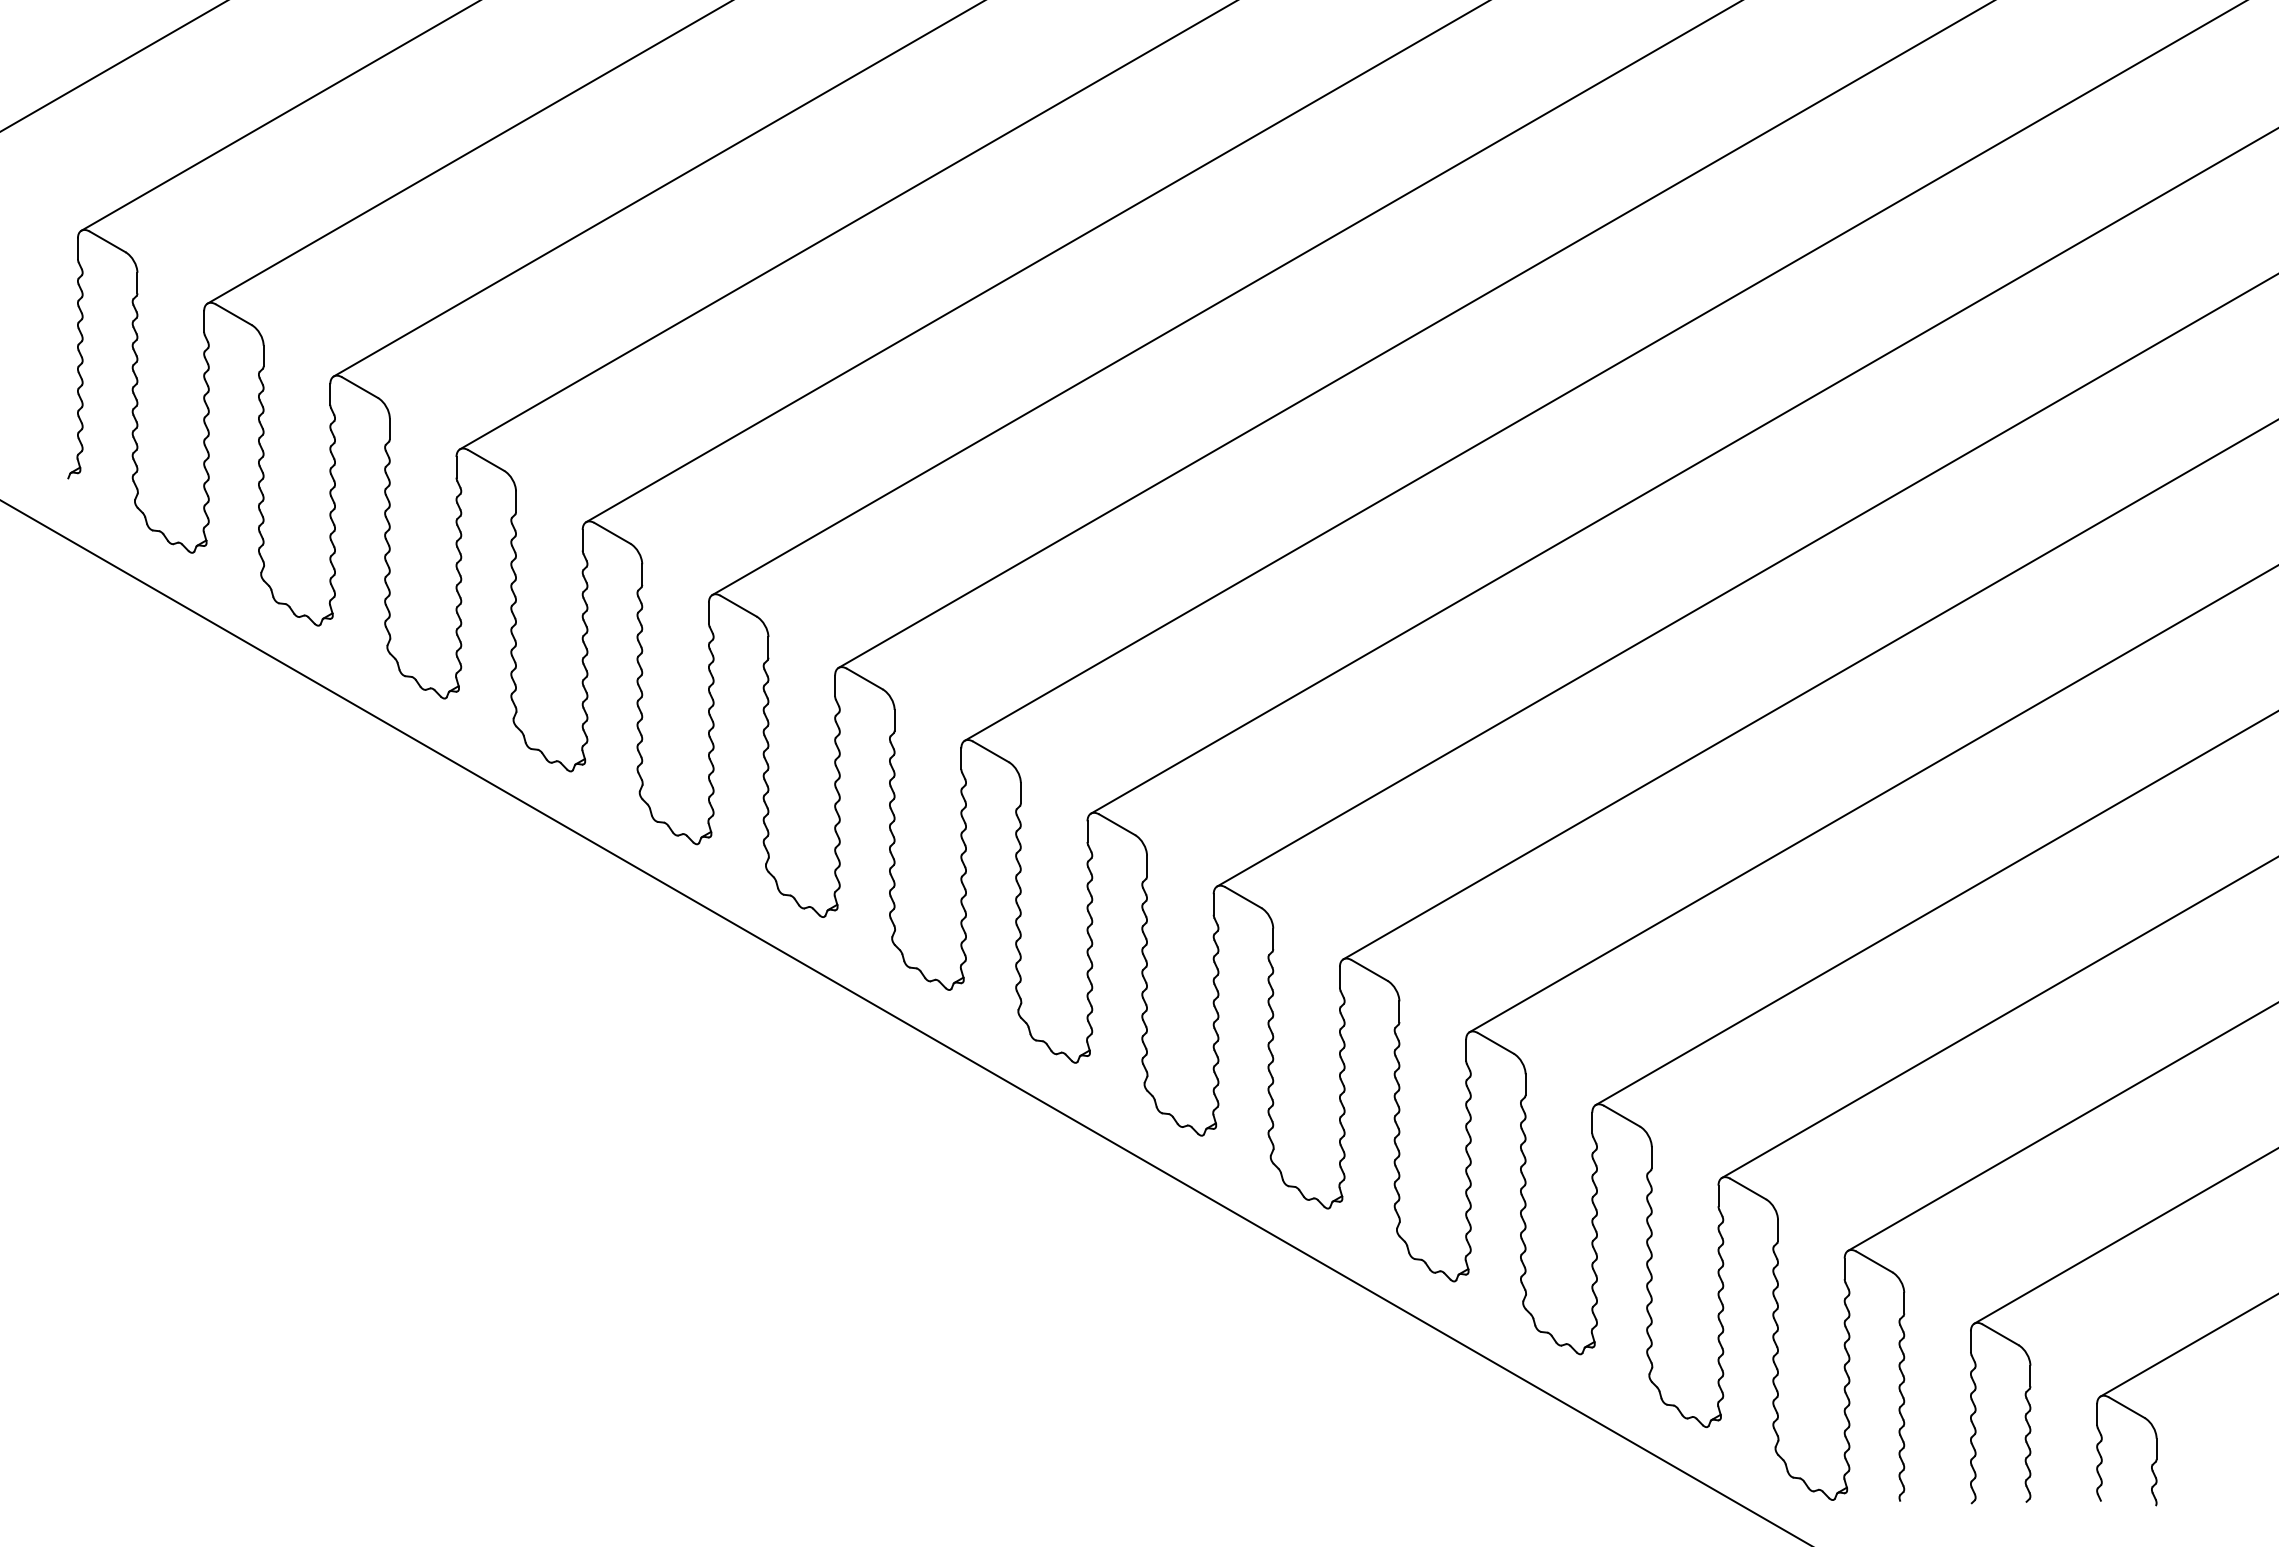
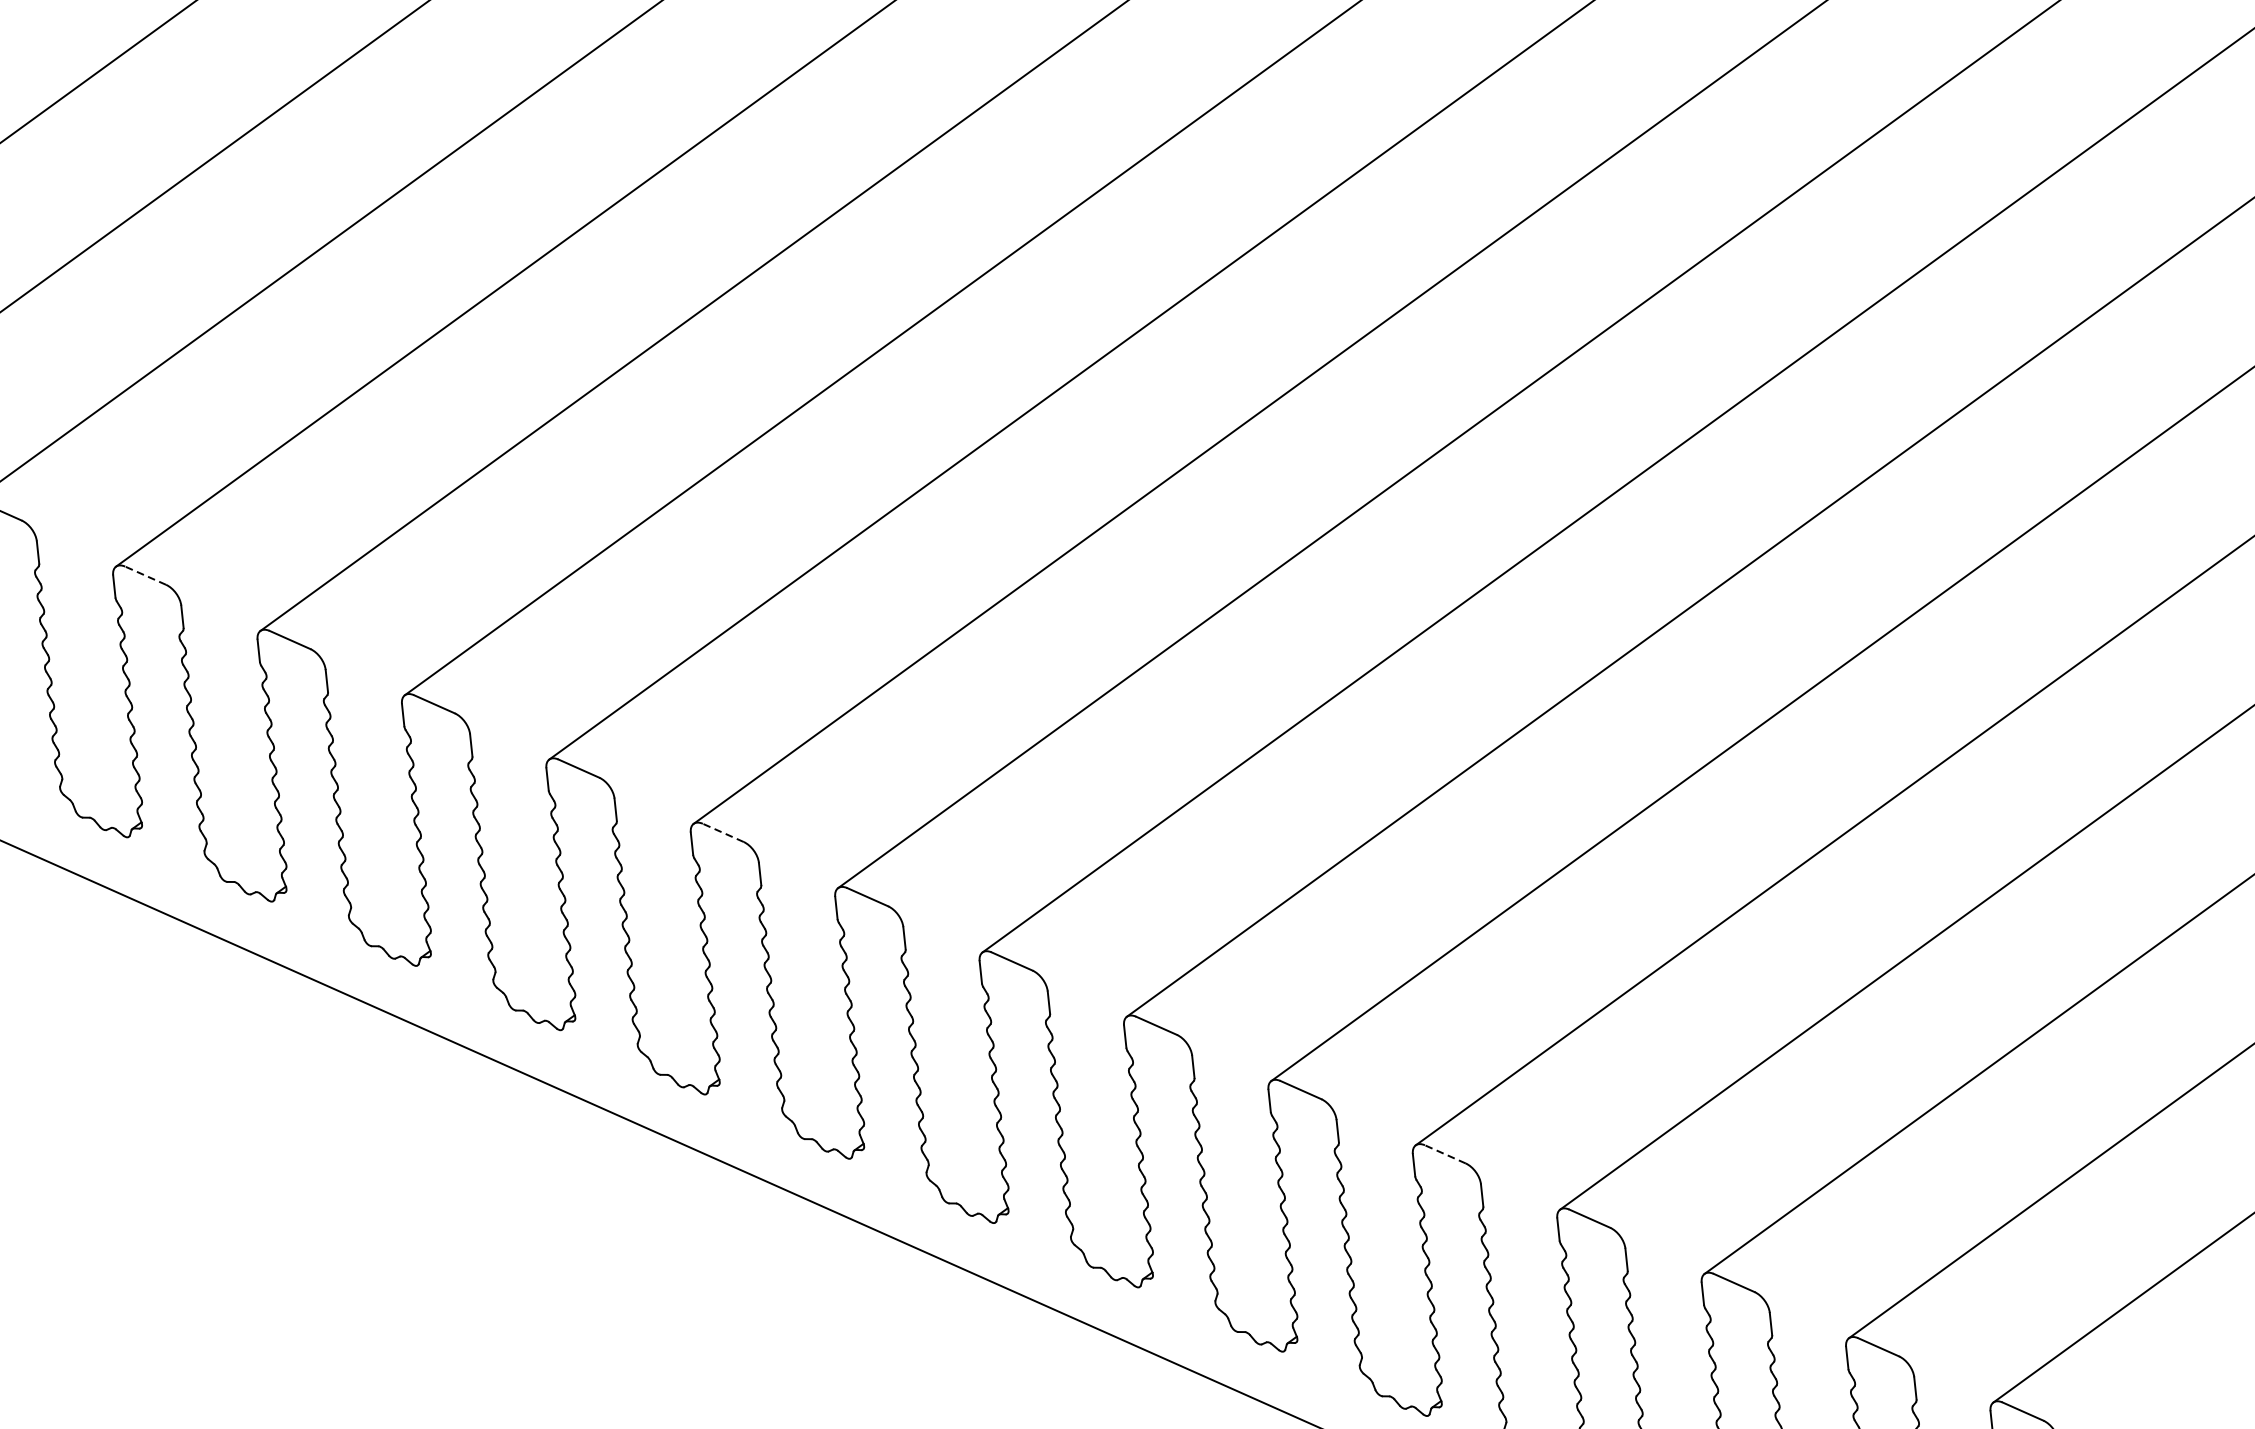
line: (486, 460) -> (145, 575), solid -> dashed
line: (991, 751) -> (723, 832), solid -> dashed
line: (1622, 1116) -> (1445, 1154), solid -> dashed

